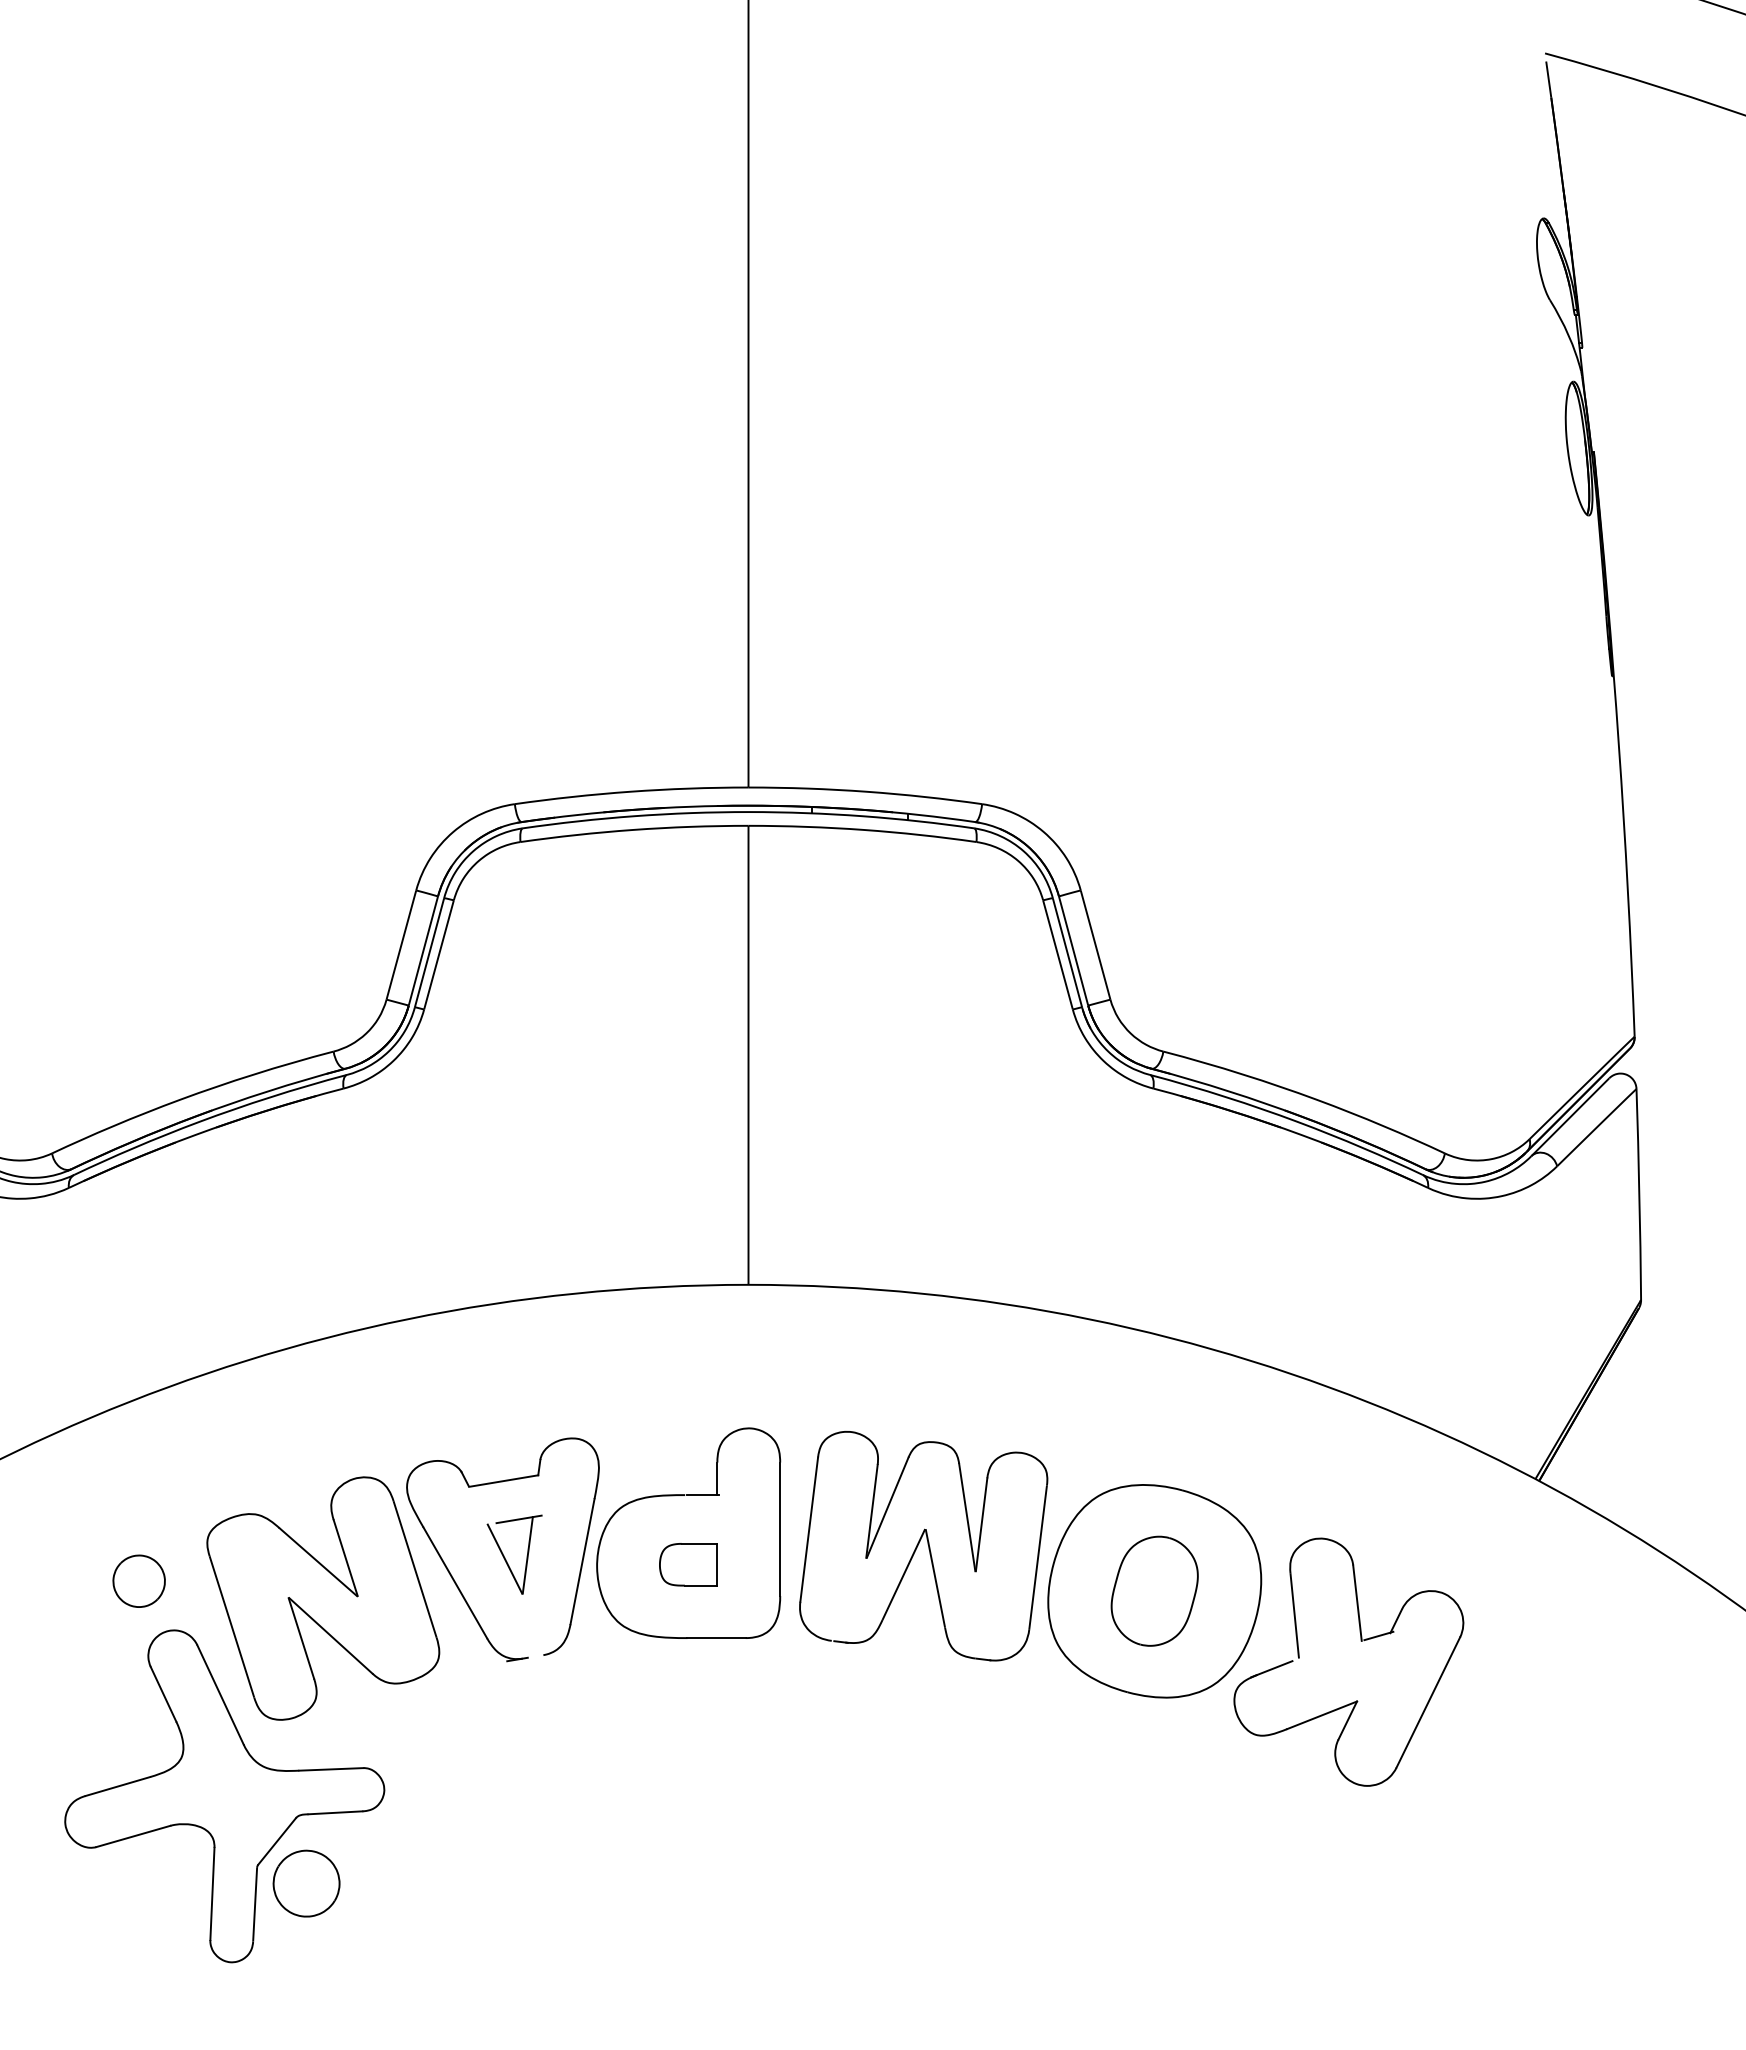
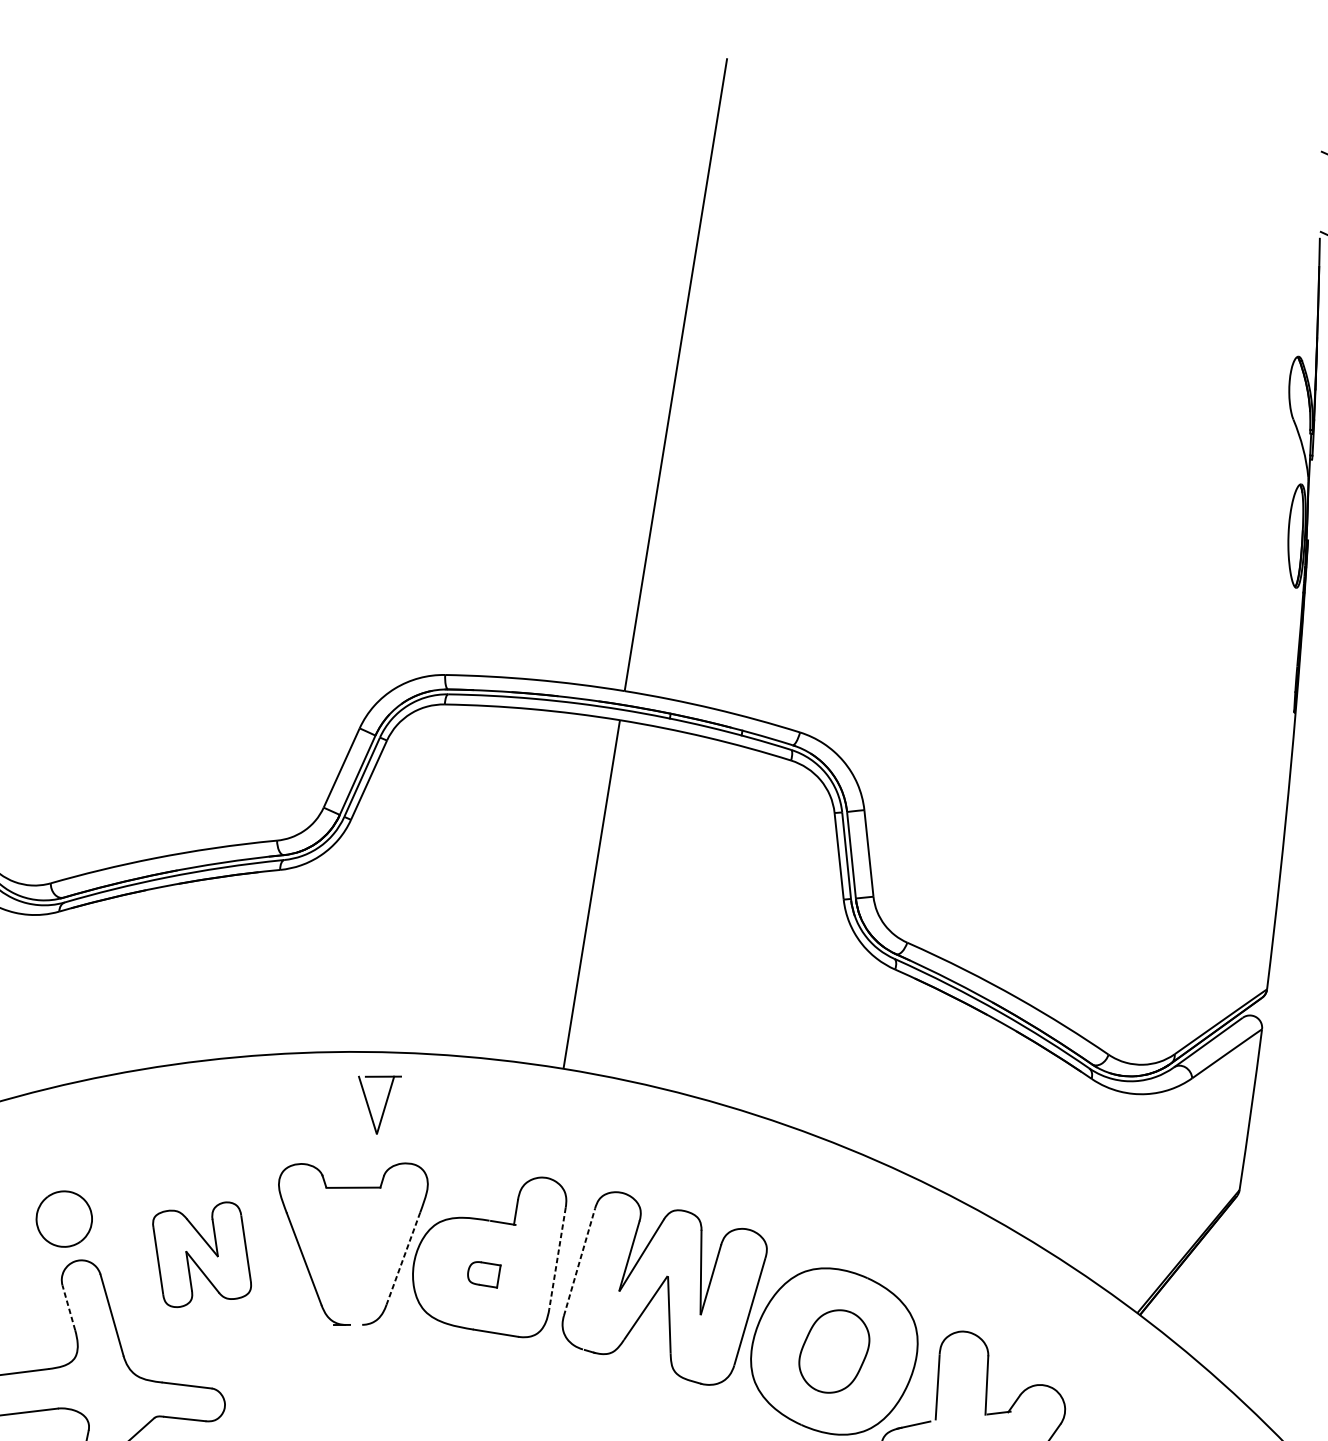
line: (780, 1529) -> (557, 1258), solid -> dashed
line: (809, 1529) -> (579, 1262), solid -> dashed
part: (506, 1559) -> (368, 1105), moved
line: (582, 1561) -> (403, 1258), solid -> dashed
part: (688, 1564) -> (483, 1273), size x0.7
part: (138, 1580) -> (63, 1218), size x1.4
part: (323, 1598) -> (202, 1254), size x0.6
line: (163, 1693) -> (68, 1307), solid -> dashed

